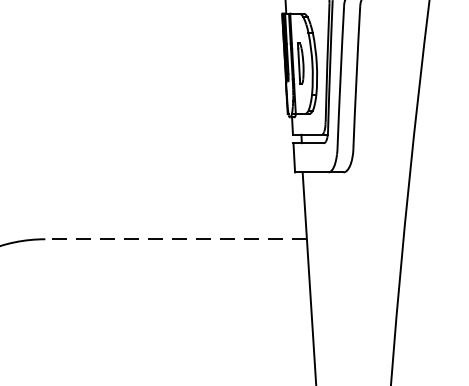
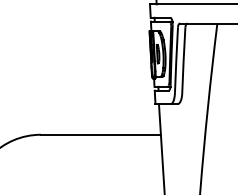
line: (175, 238) -> (100, 134), dashed -> solid

